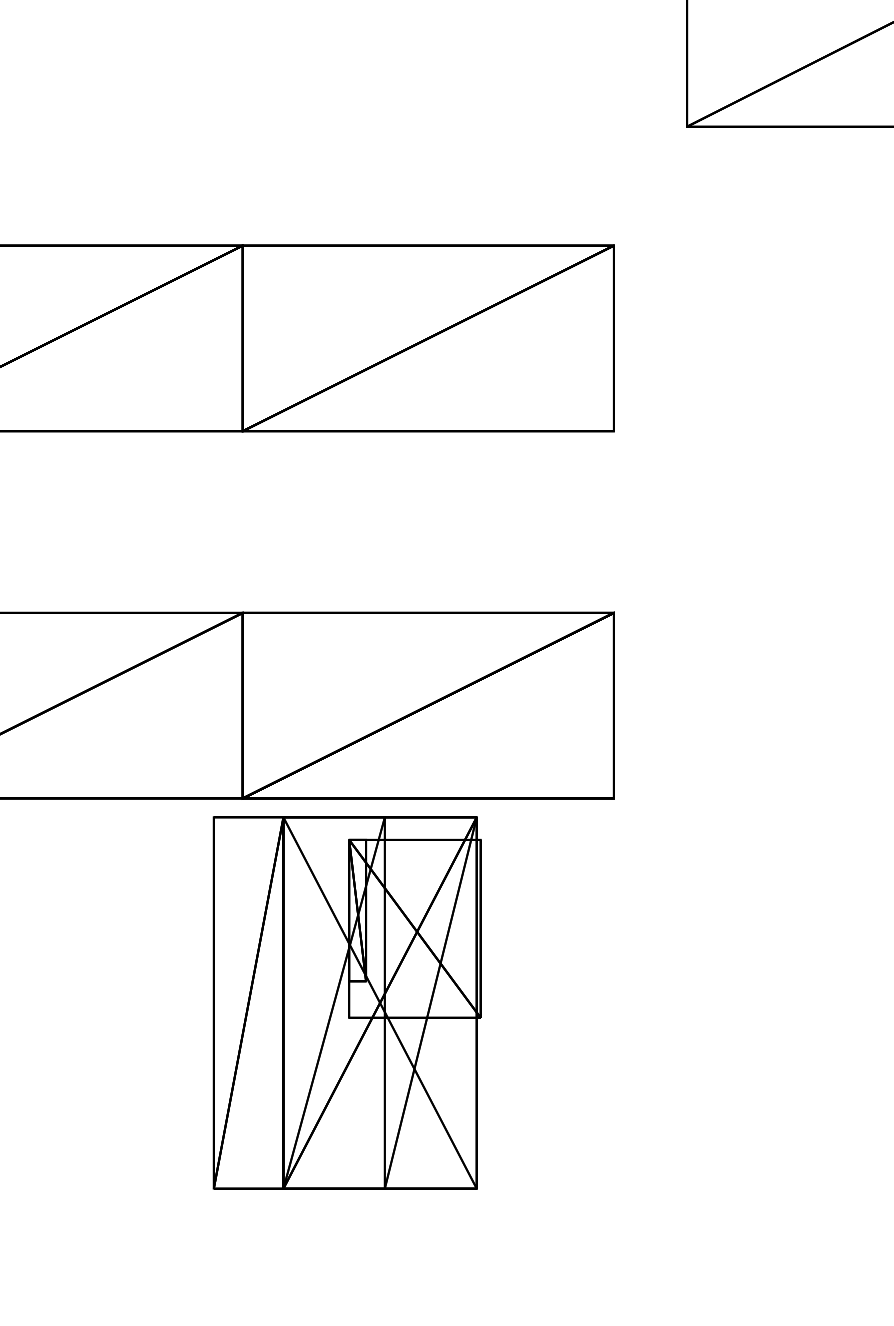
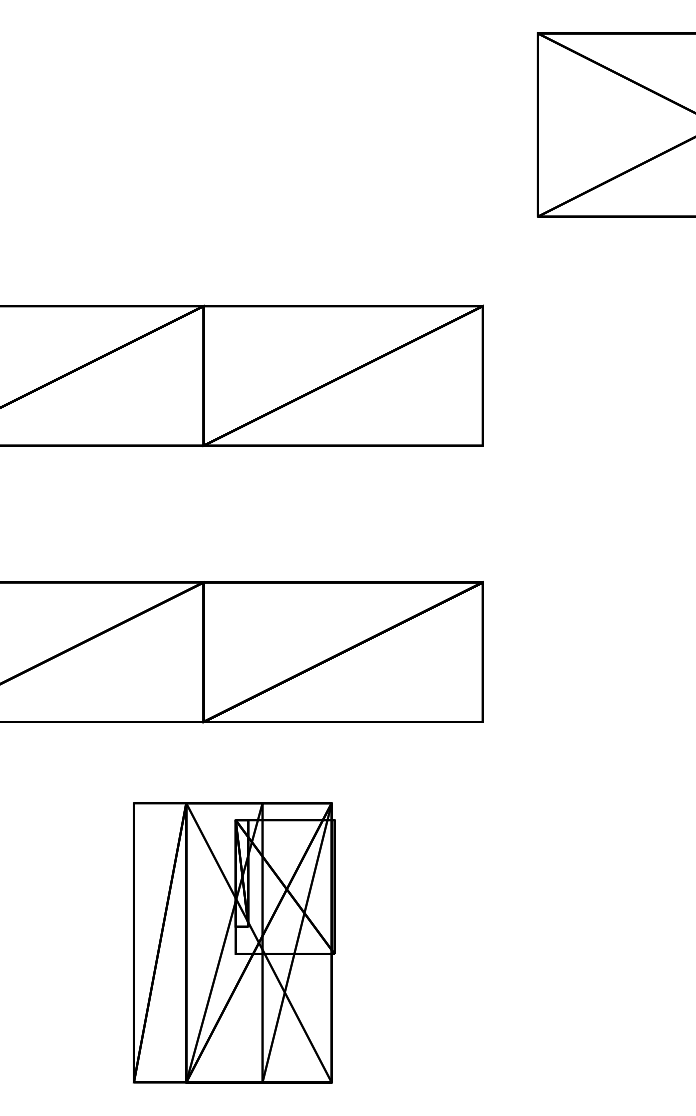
part: (347, 1002) -> (234, 942), moved

